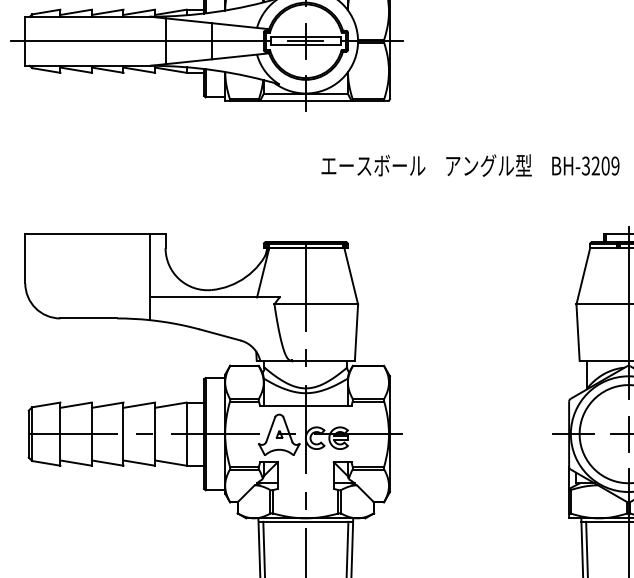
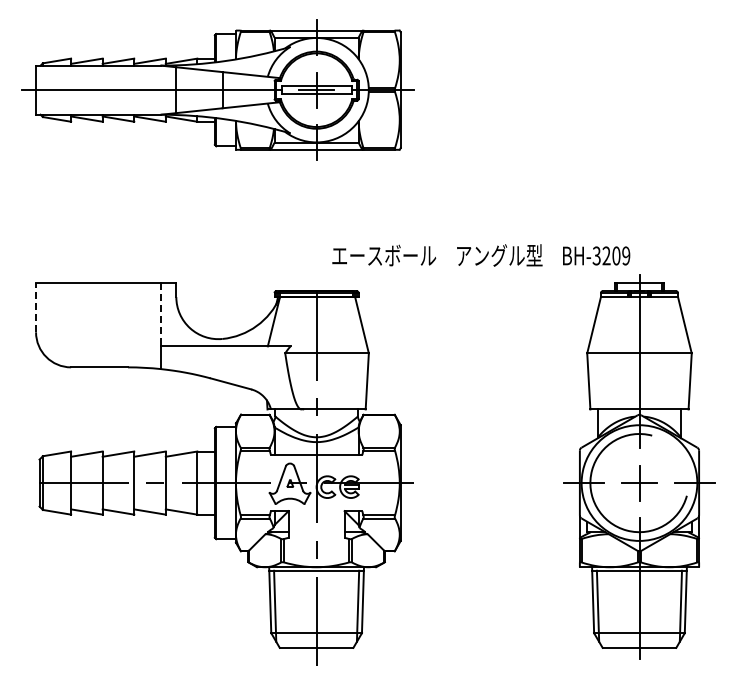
text: (470, 165) -> (481, 255), moved
line: (25, 258) -> (36, 307), solid -> dashed
line: (150, 265) -> (161, 314), solid -> dashed

